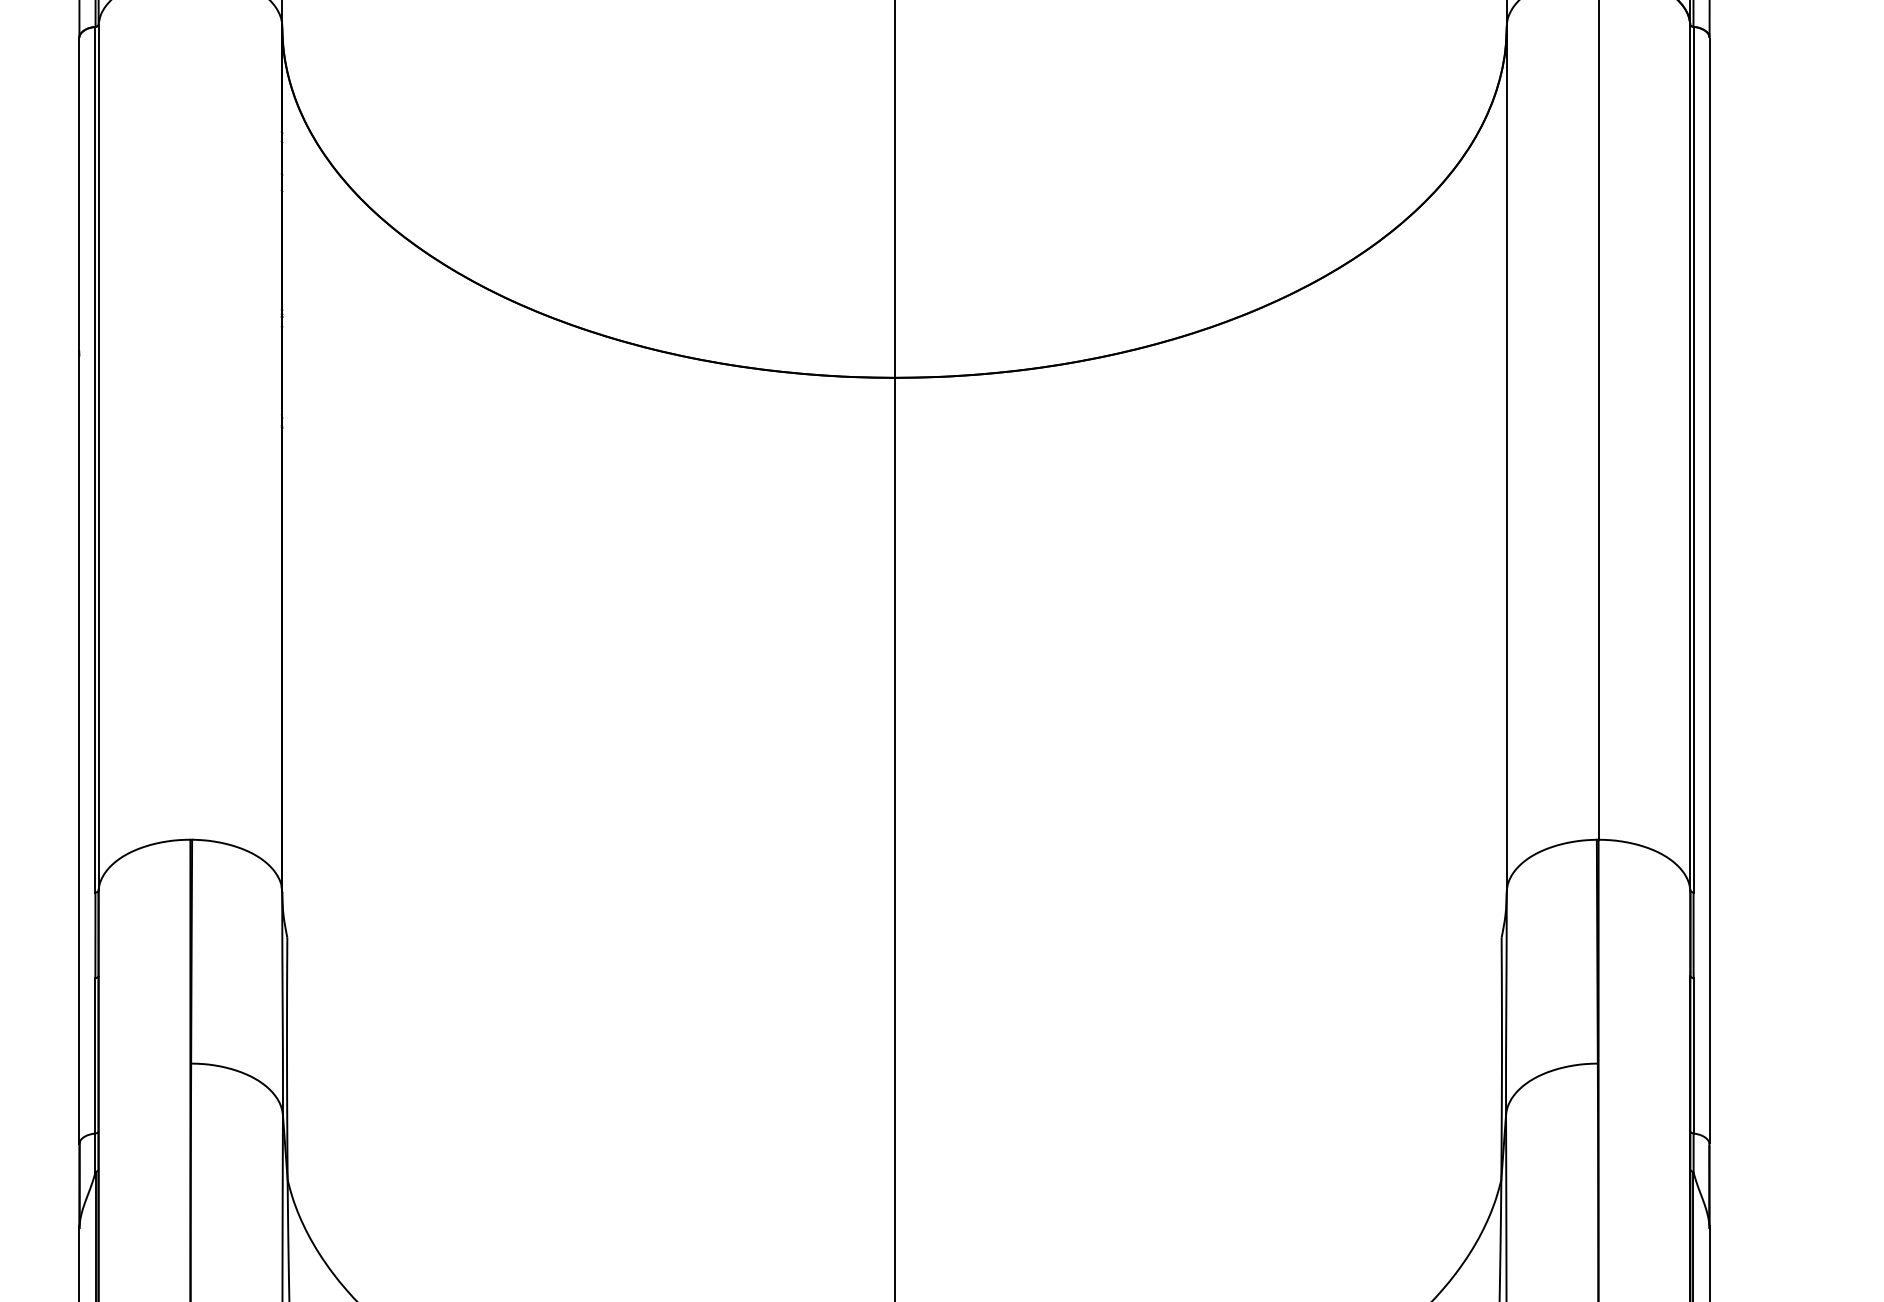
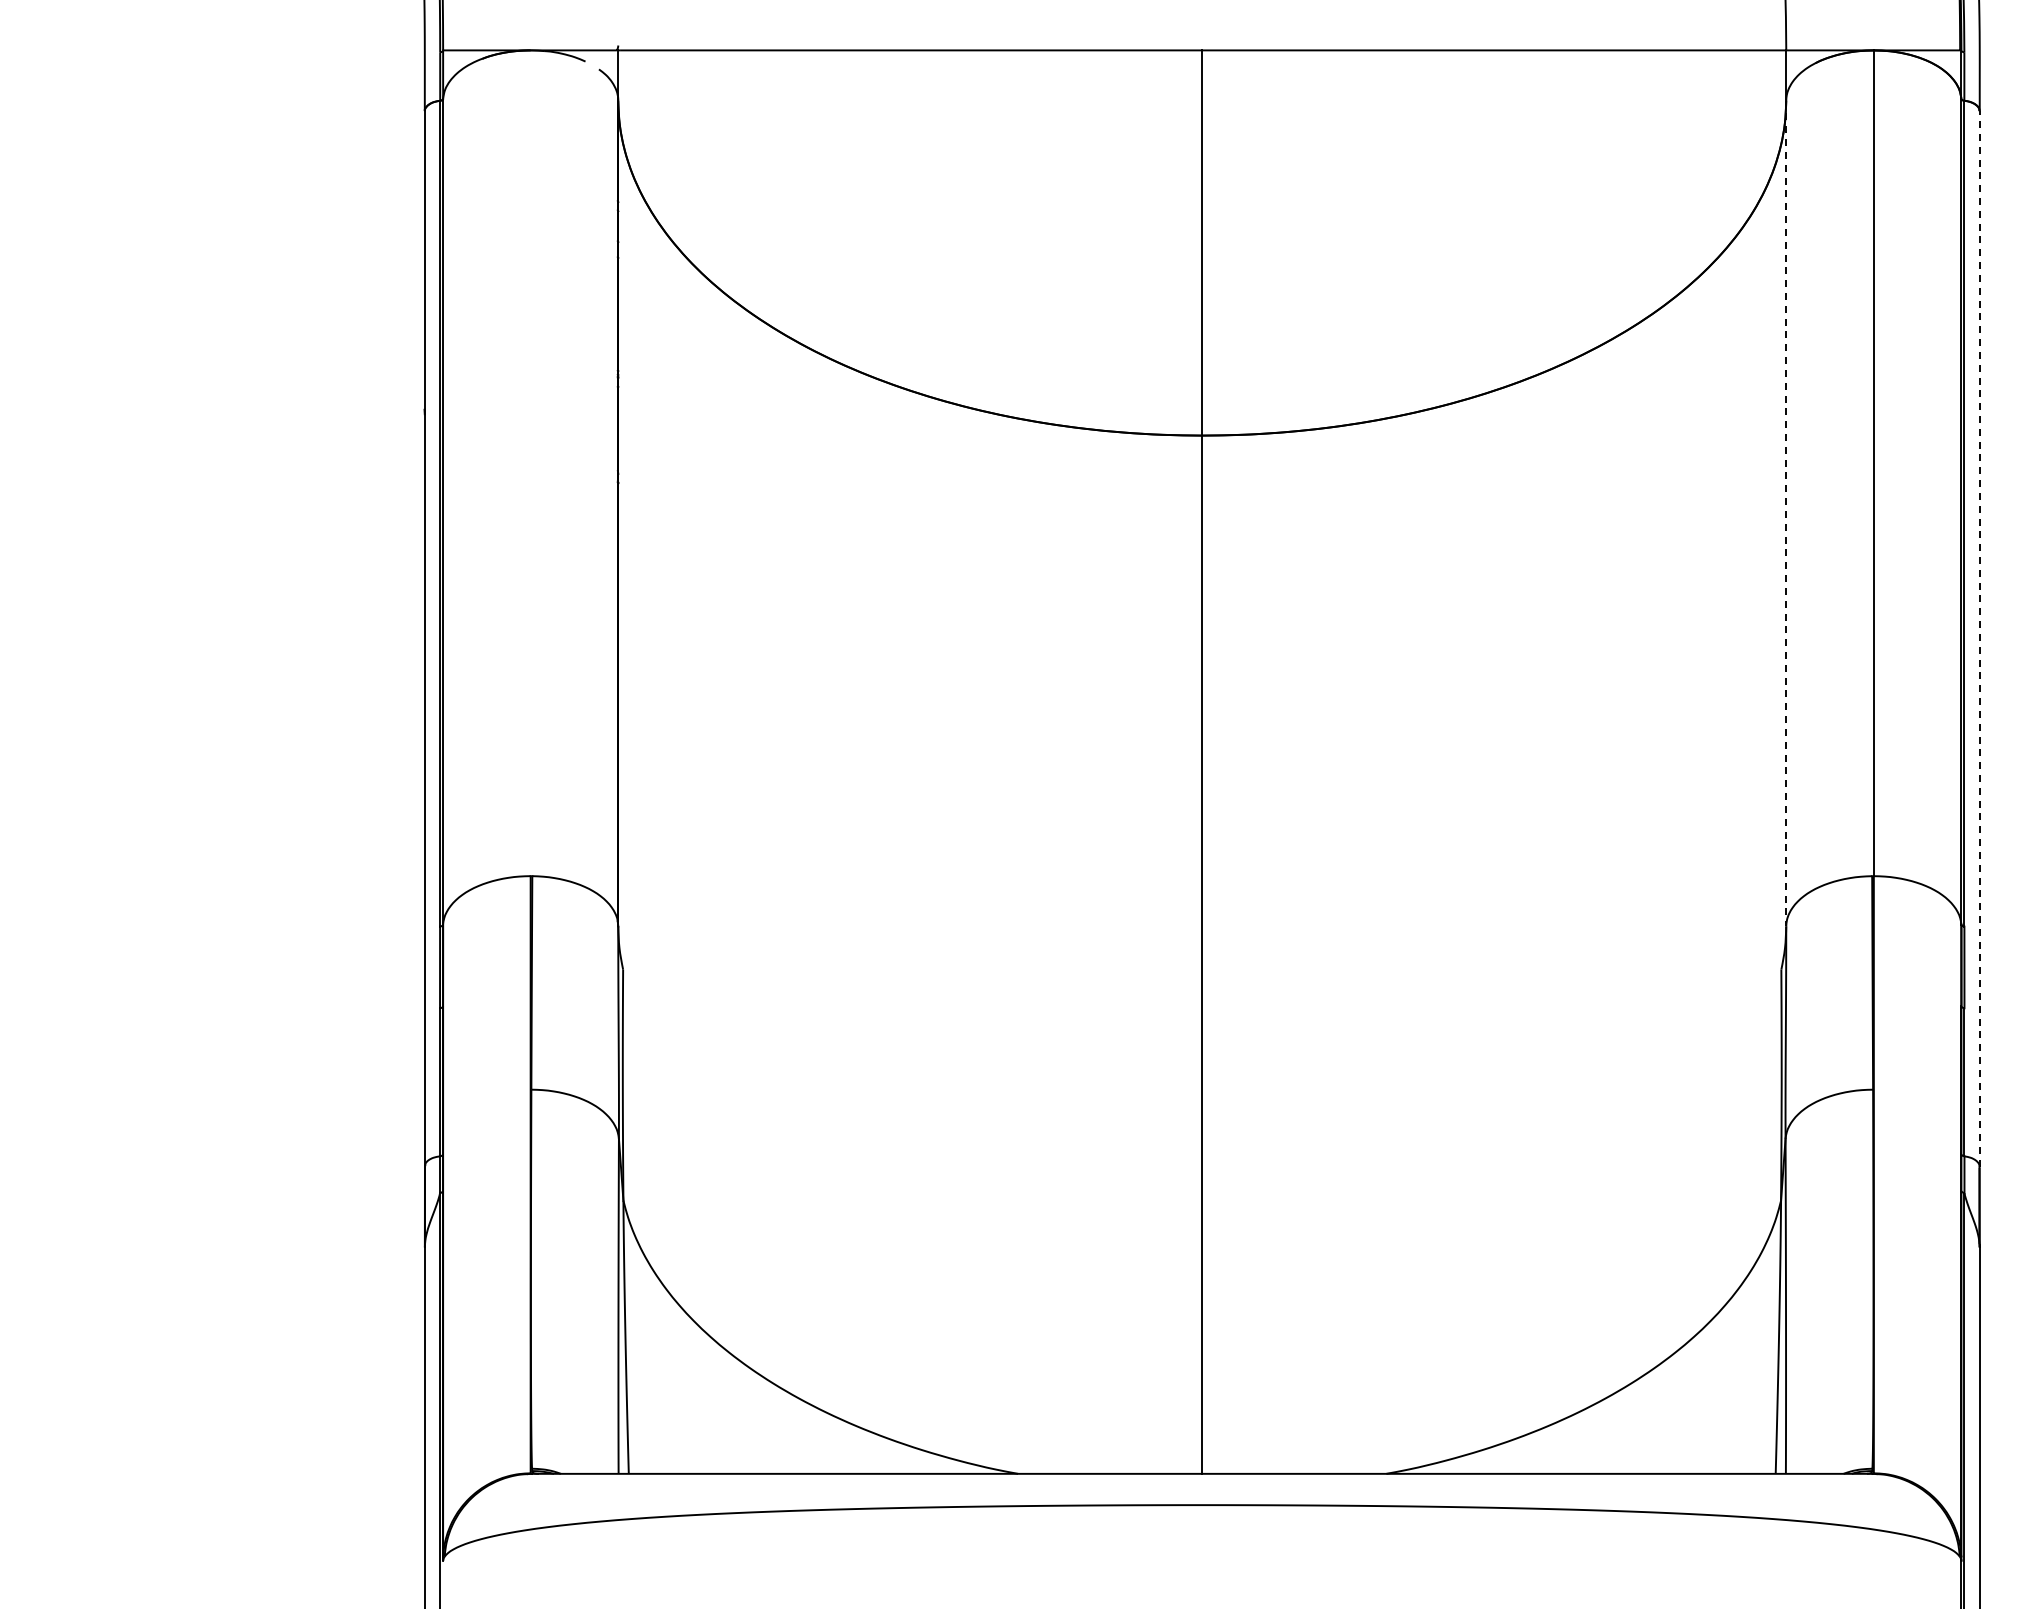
line: (1507, 459) -> (1786, 513), solid -> dashed
line: (1709, 590) -> (1979, 638), solid -> dashed

